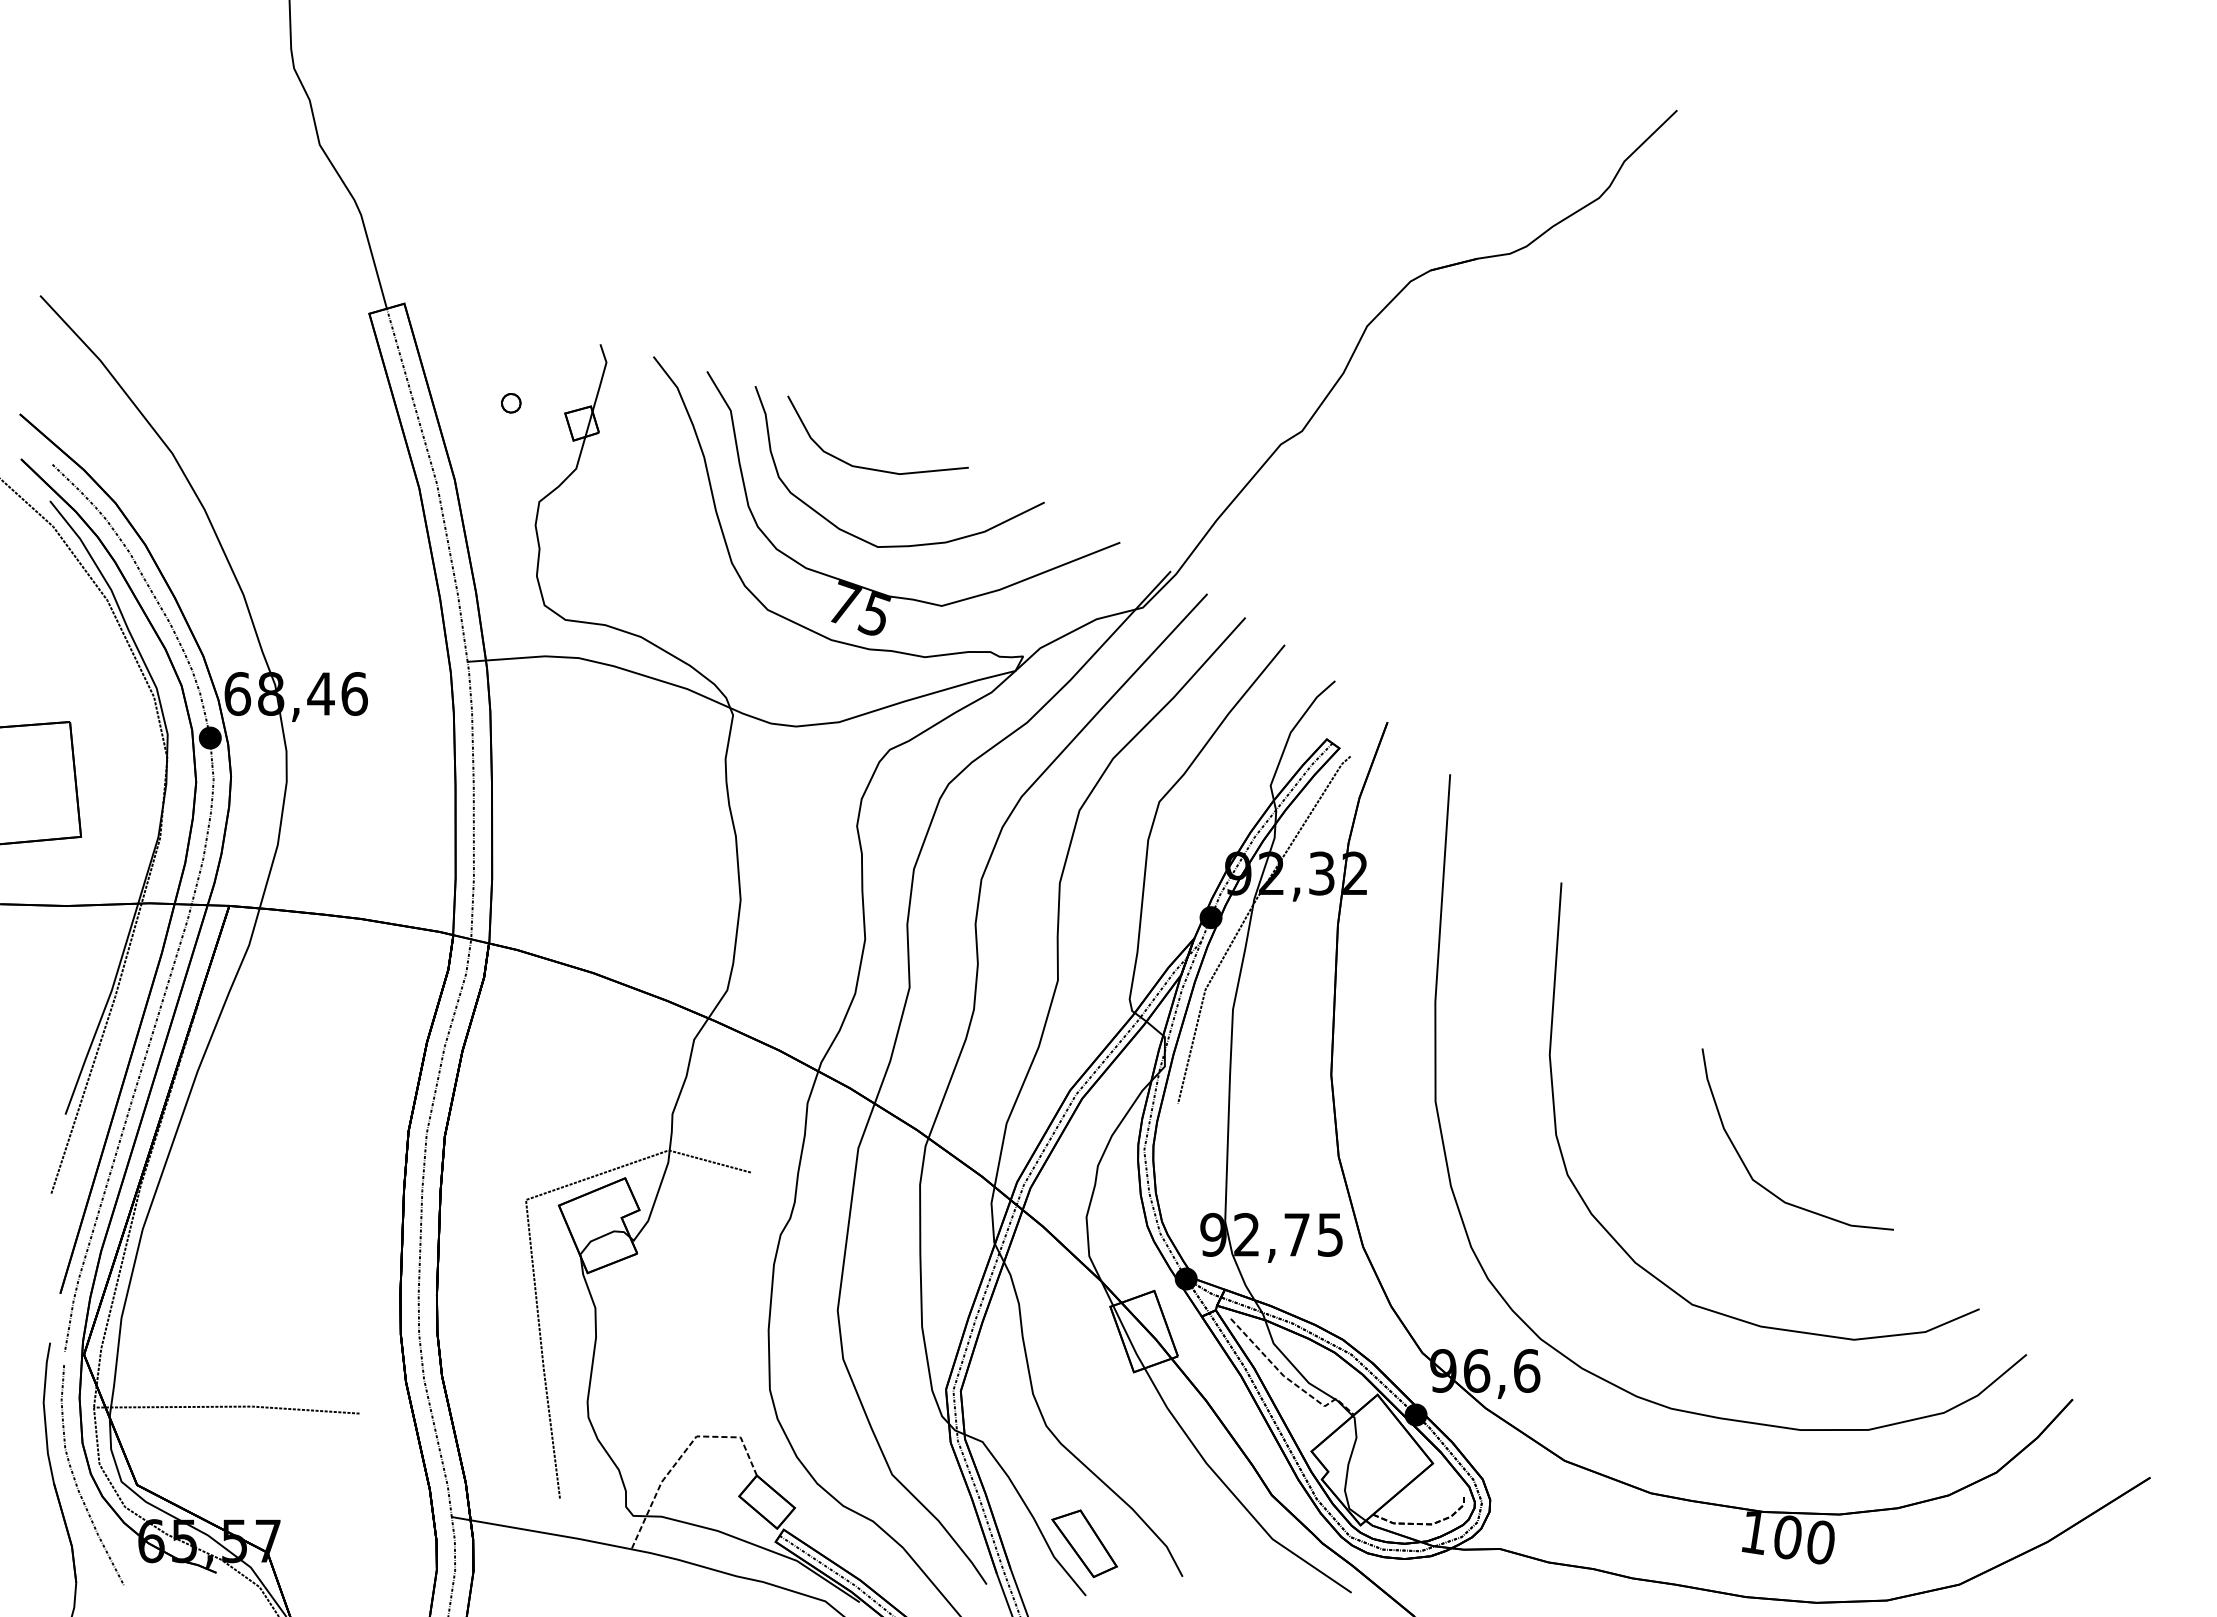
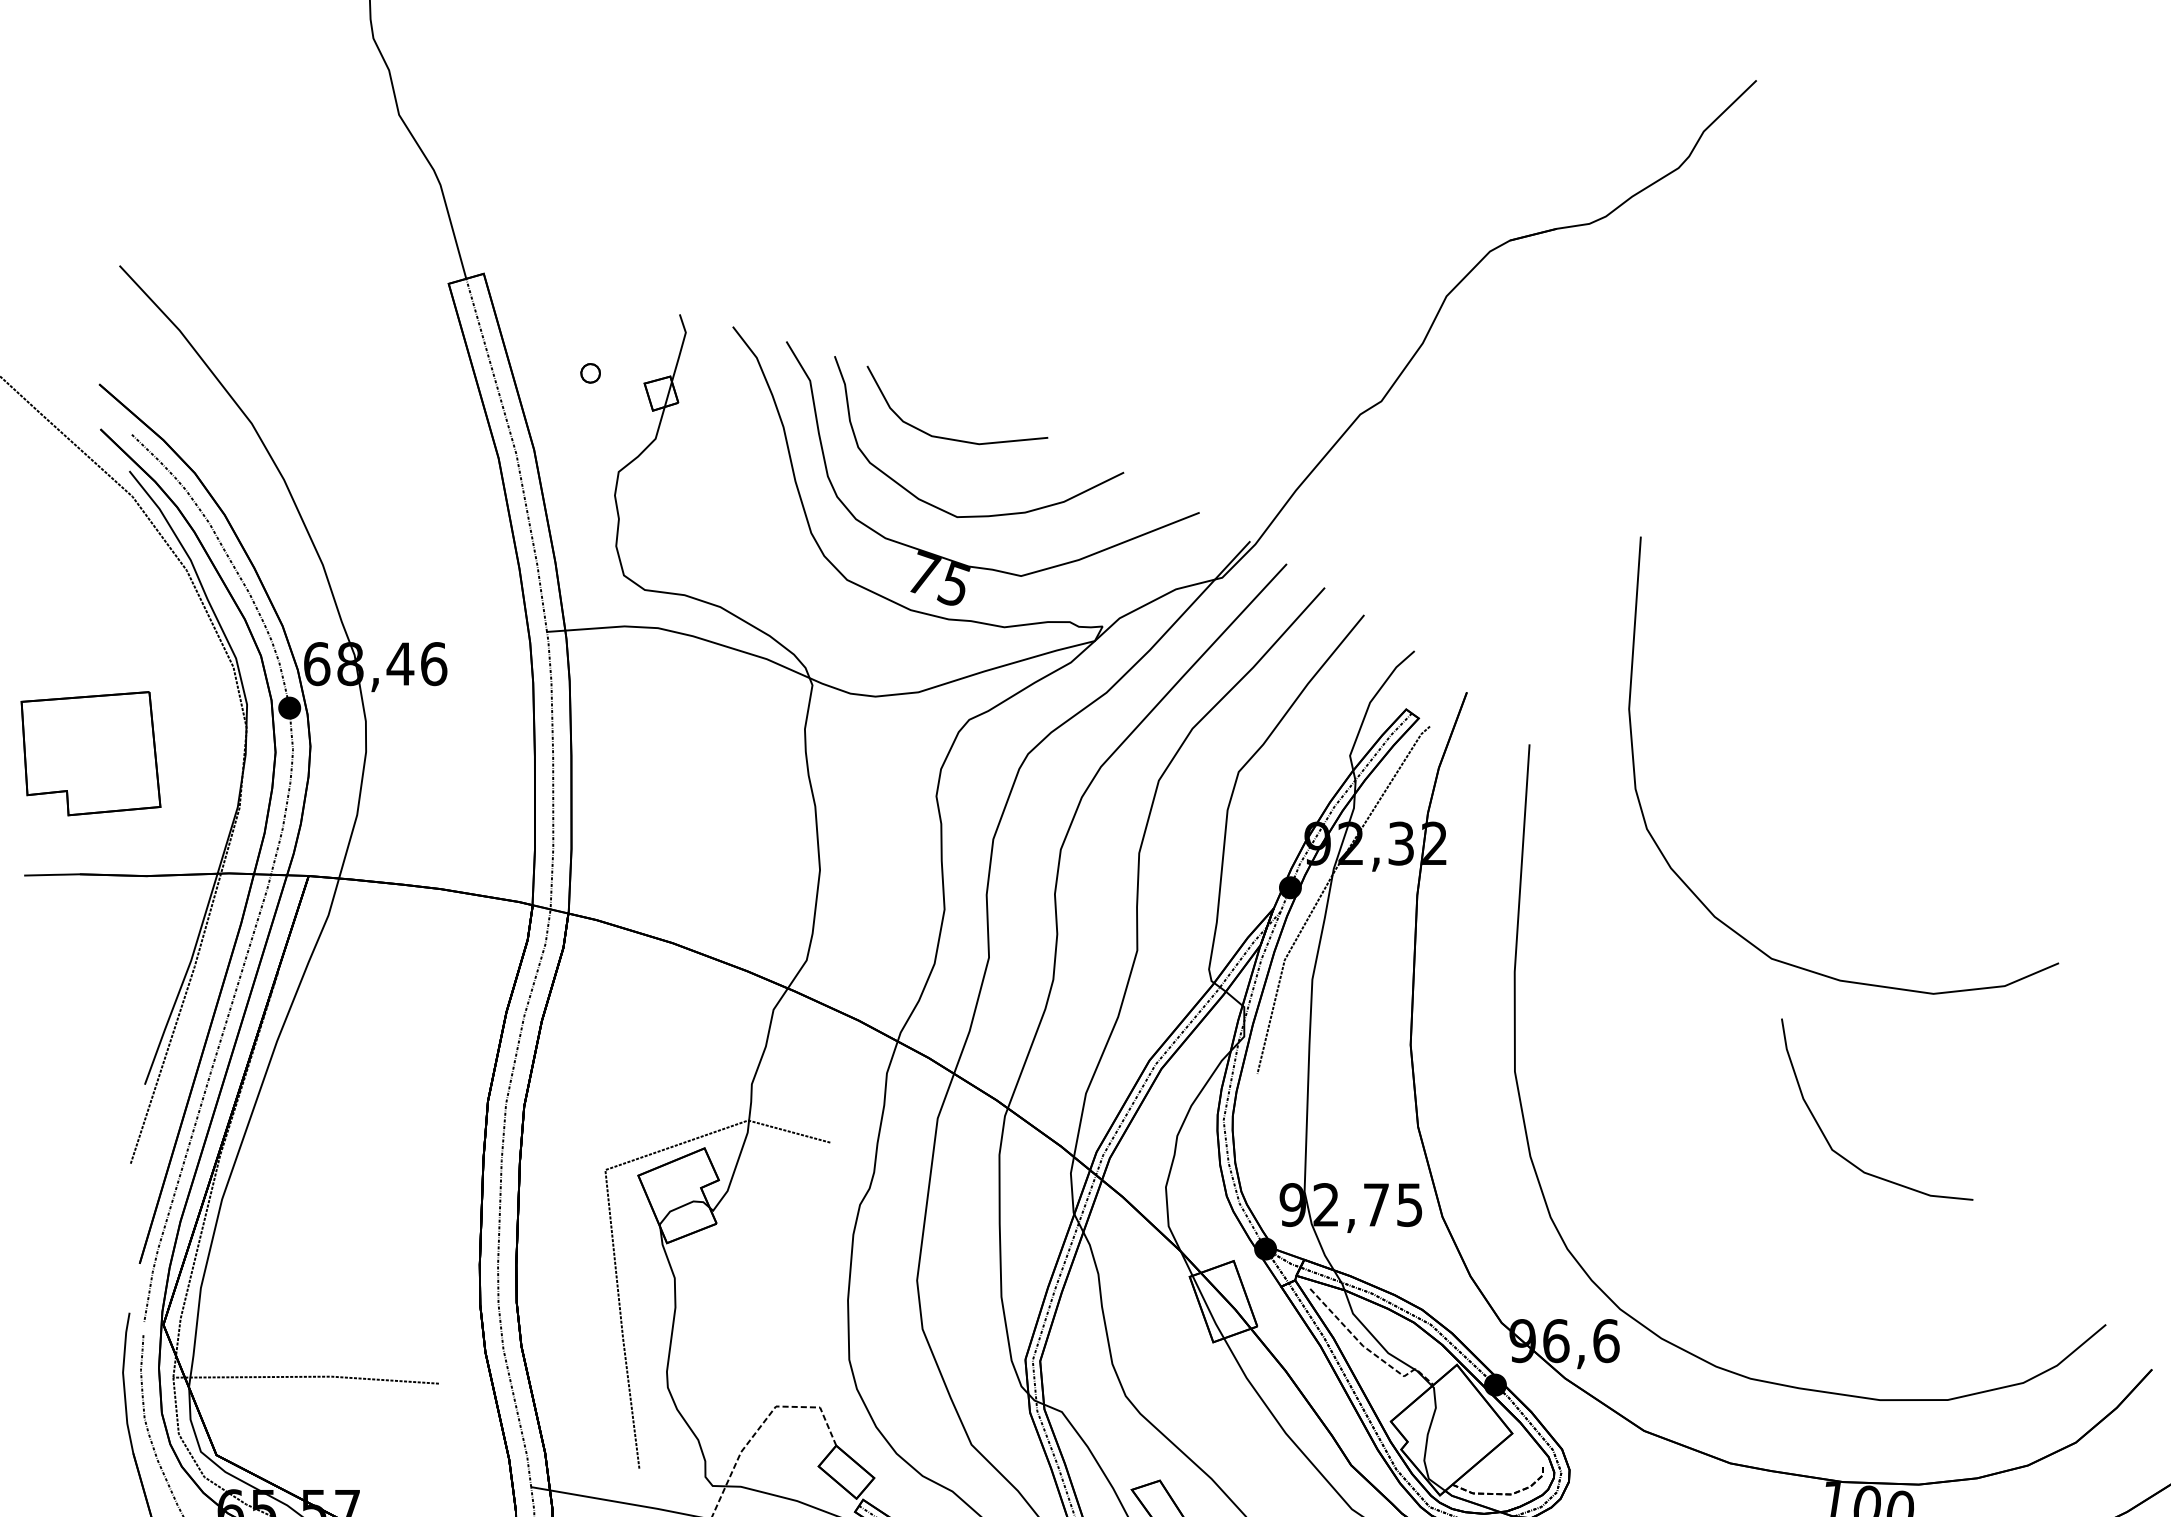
curve: (1621, 1245) -> (1700, 899), moved

